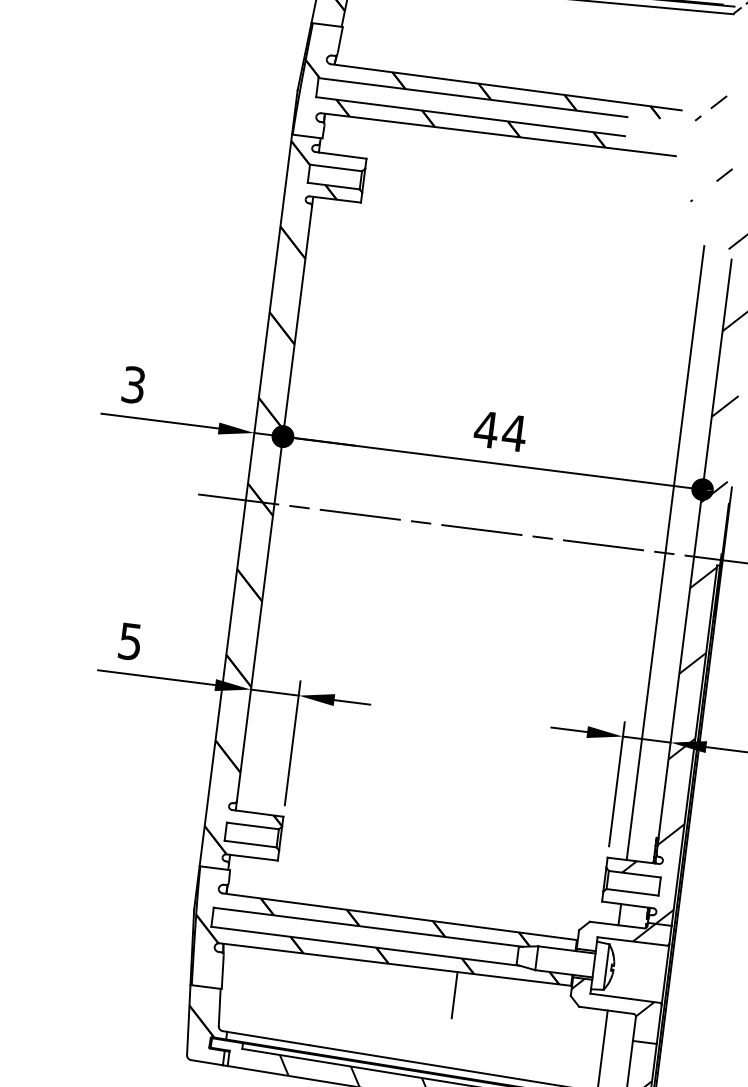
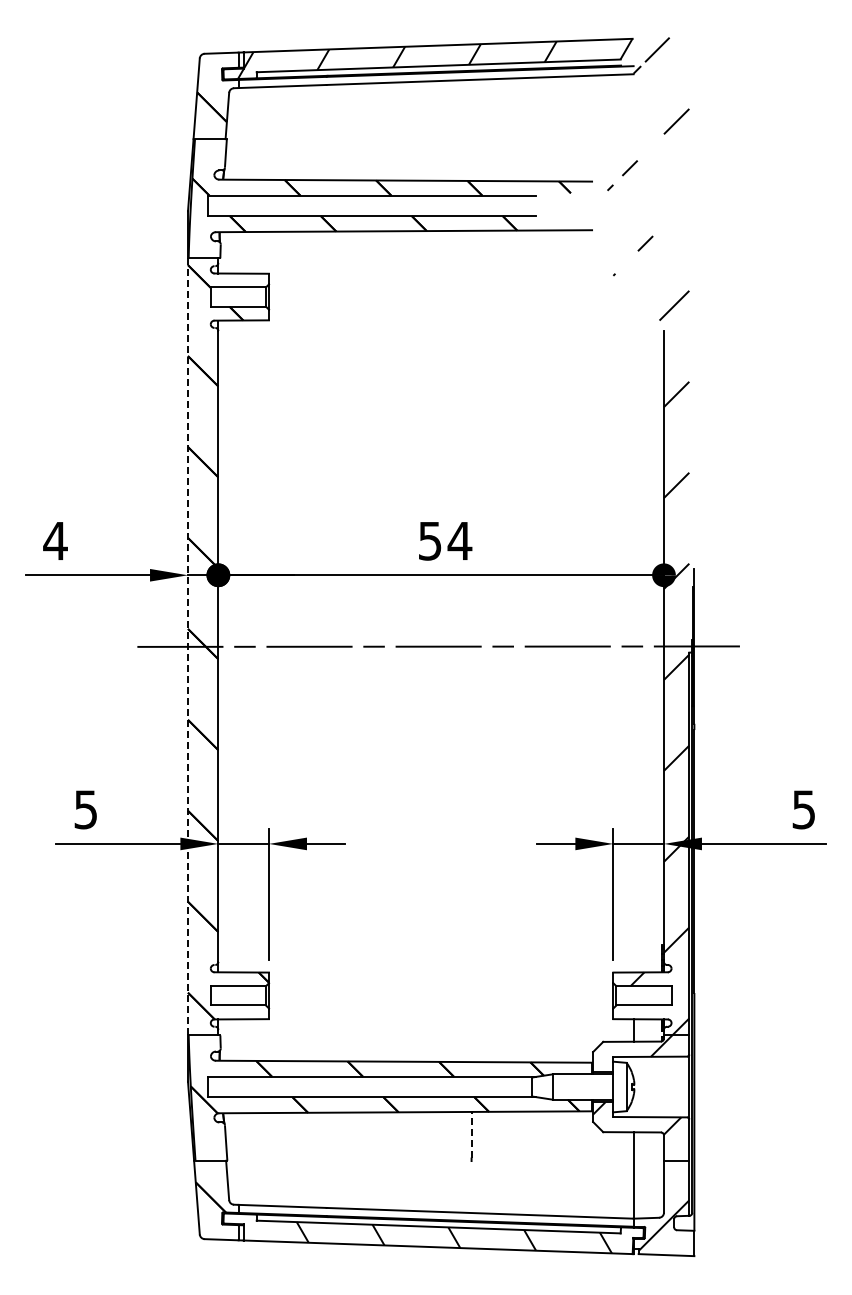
text: (133, 384) -> (55, 540), 3 -> 4
text: (485, 429) -> (429, 541), 44 -> 54
line: (246, 500) -> (188, 646), solid -> dashed
line: (665, 553) -> (633, 646), removed
line: (454, 993) -> (471, 1134), solid -> dashed

